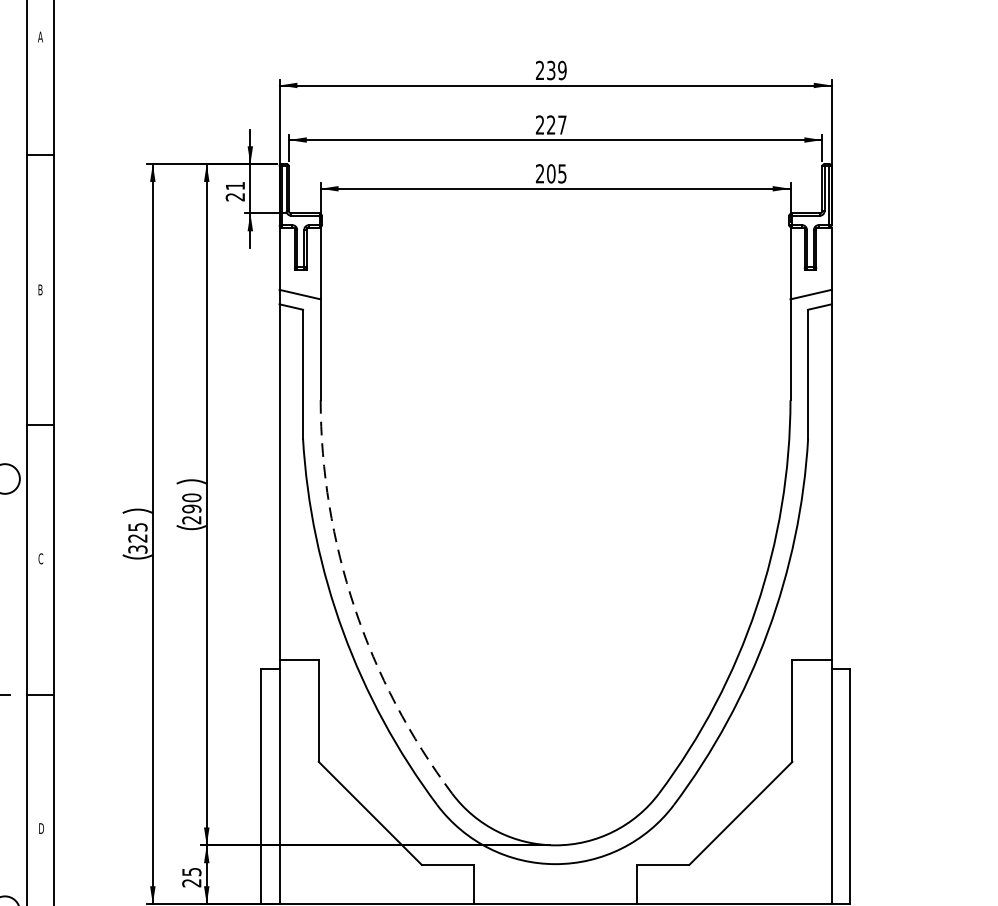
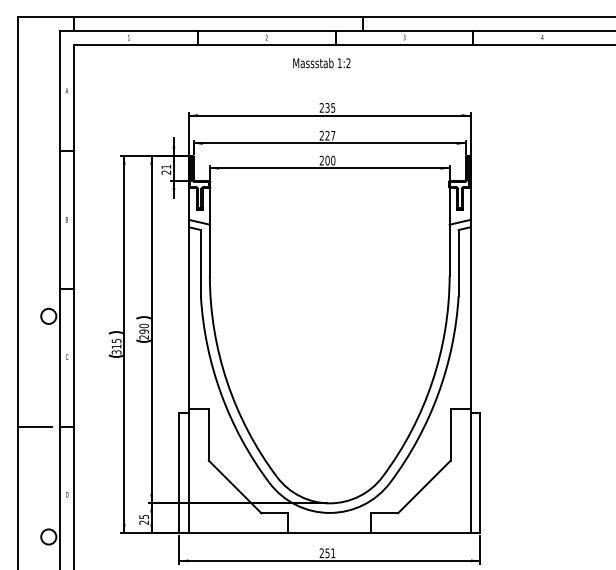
text: (562, 69) -> (333, 107), 239 -> 235
text: (562, 173) -> (333, 160), 205 -> 200
text: (137, 537) -> (116, 346), 325 -> 315
arc: (355, 608) -> (227, 382), dashed -> solid

